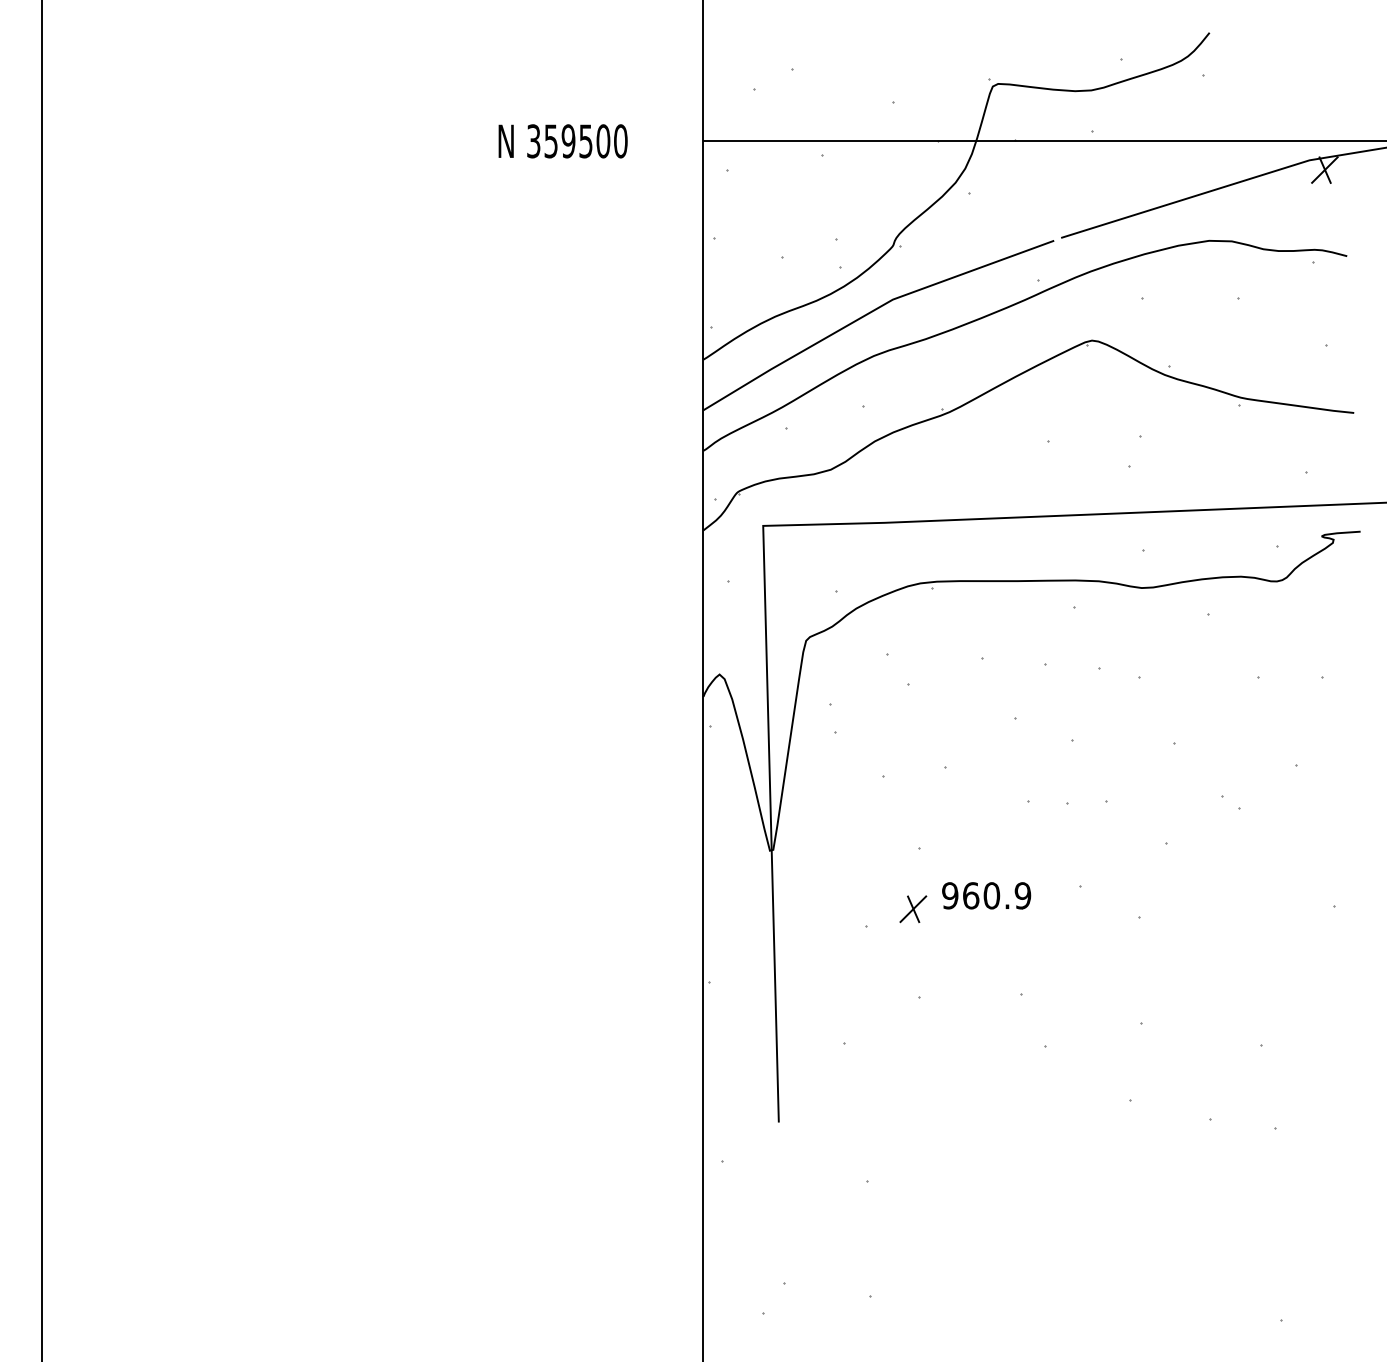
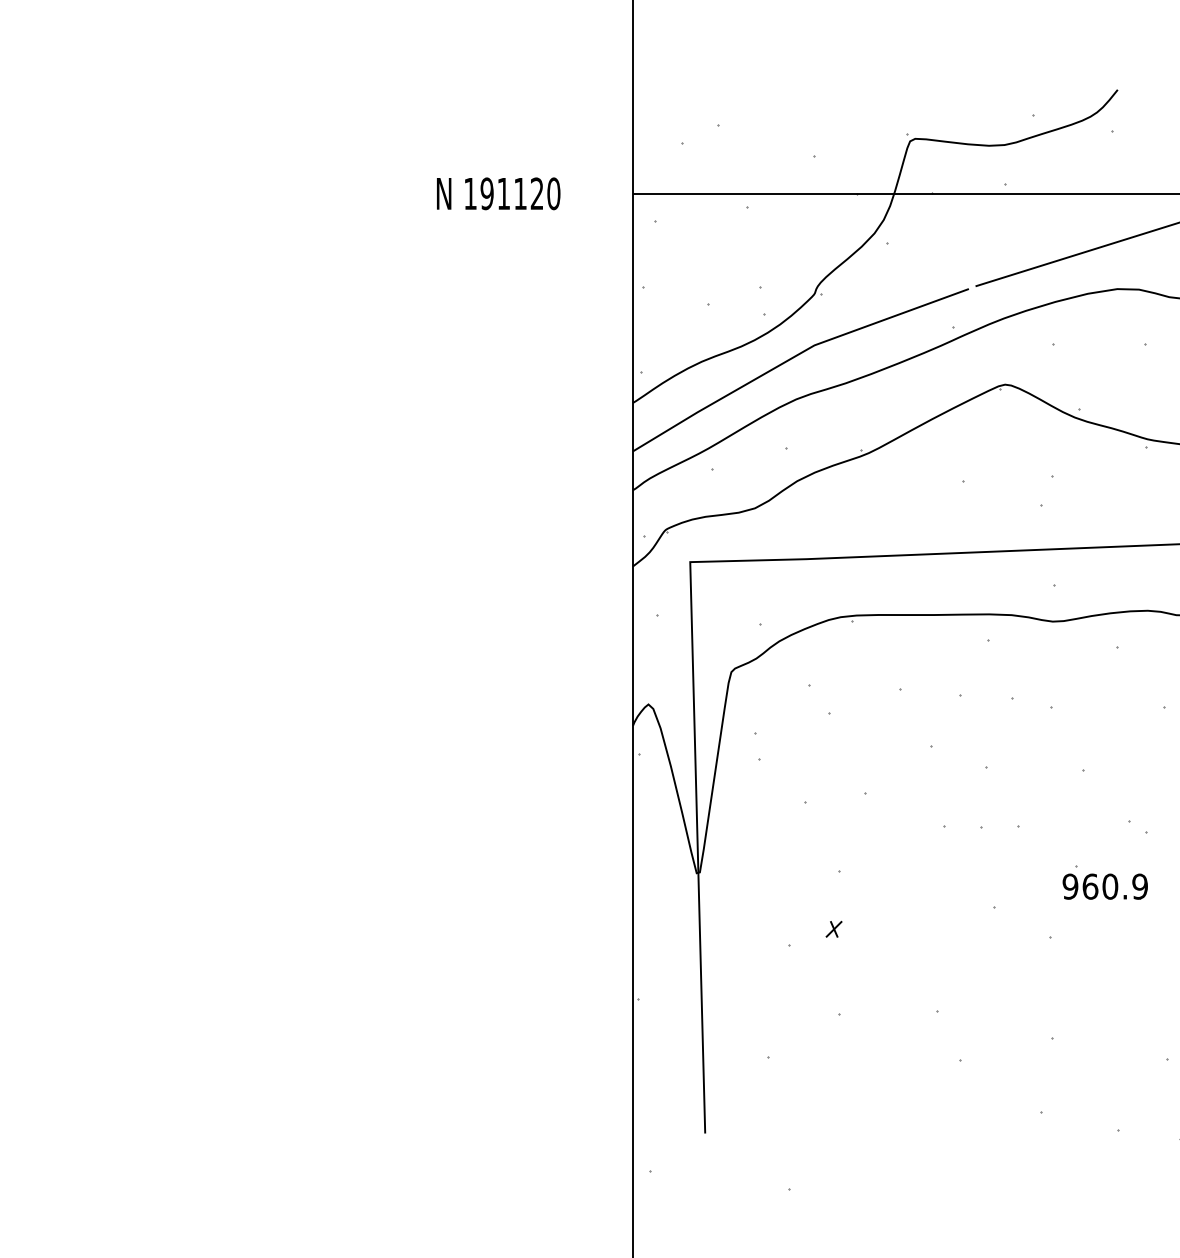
text: (568, 141) -> (503, 193), 359500 -> 191120
part: (986, 895) -> (1105, 886), moved
part: (913, 909) -> (834, 929), size x0.6

